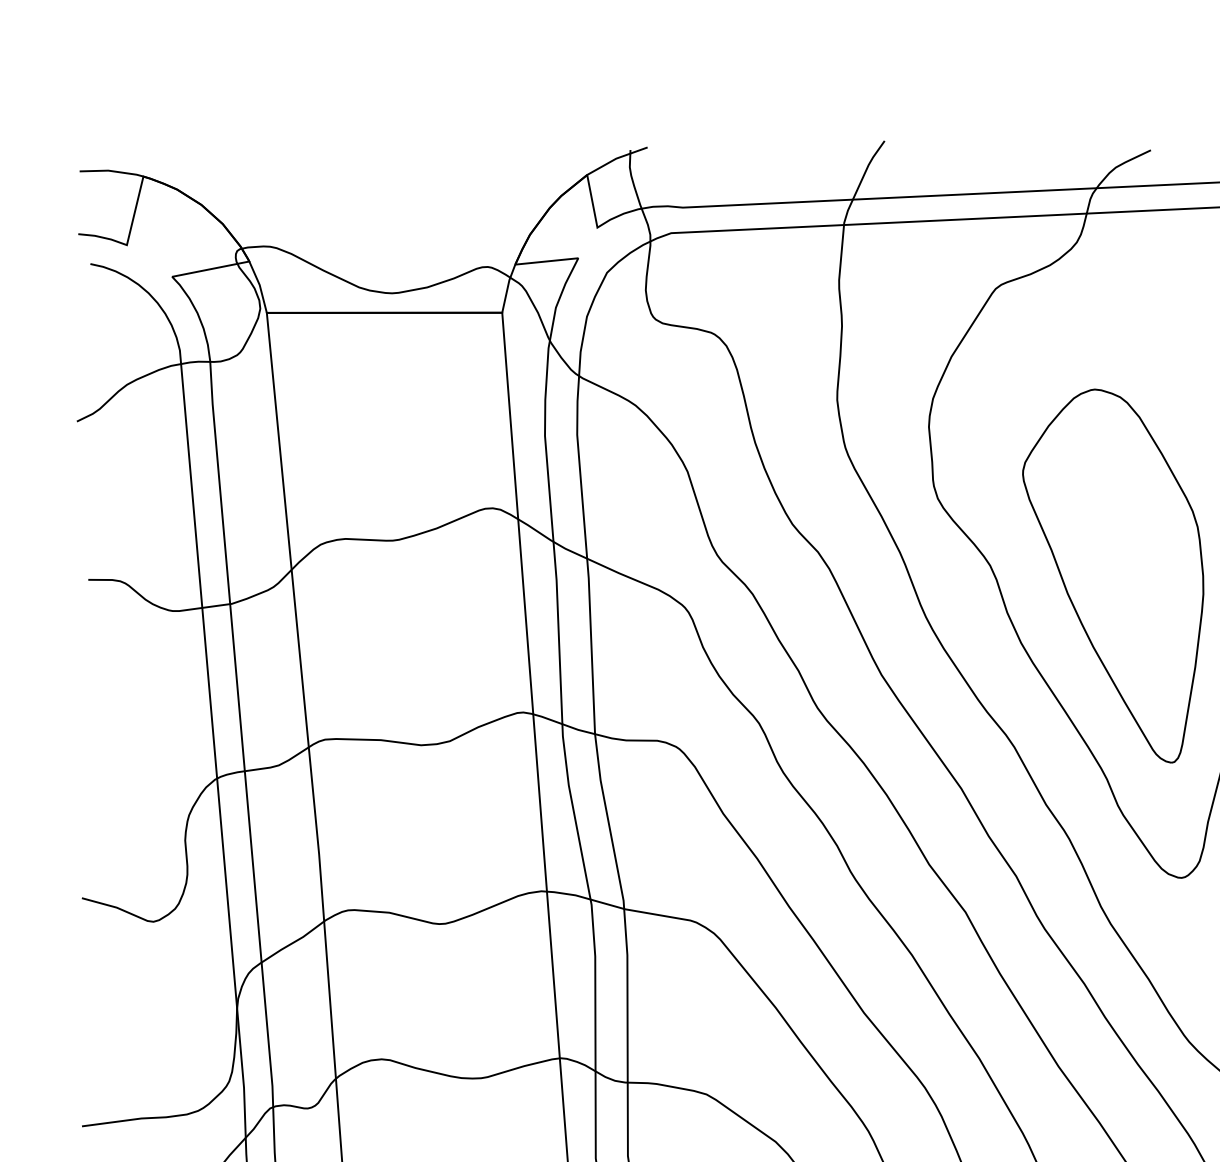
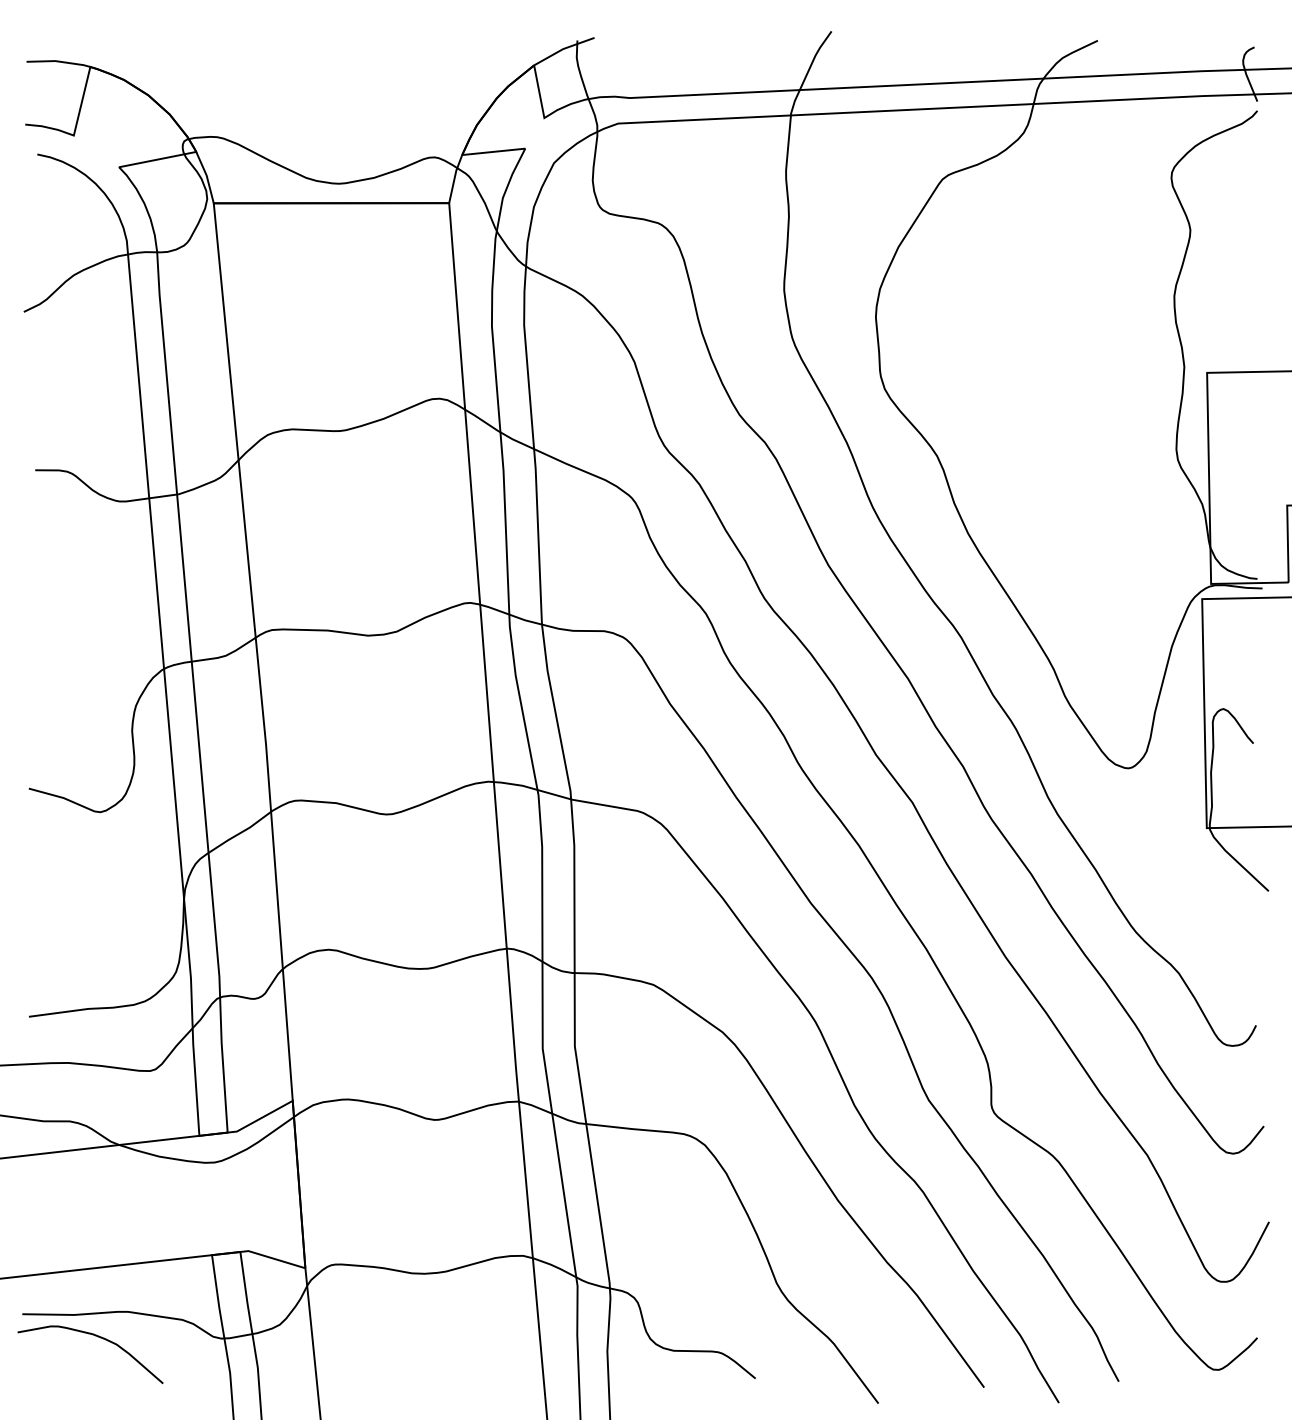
part: (1113, 576) -> (1060, 466), removed

